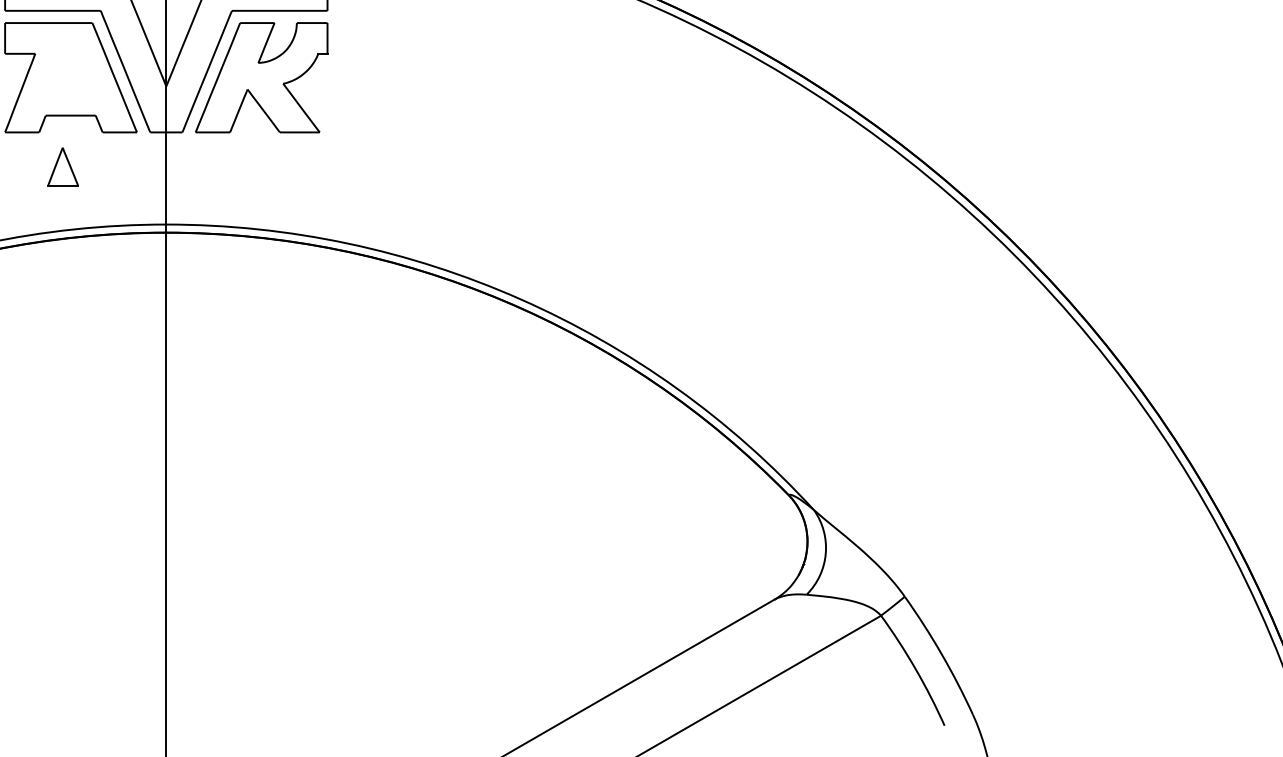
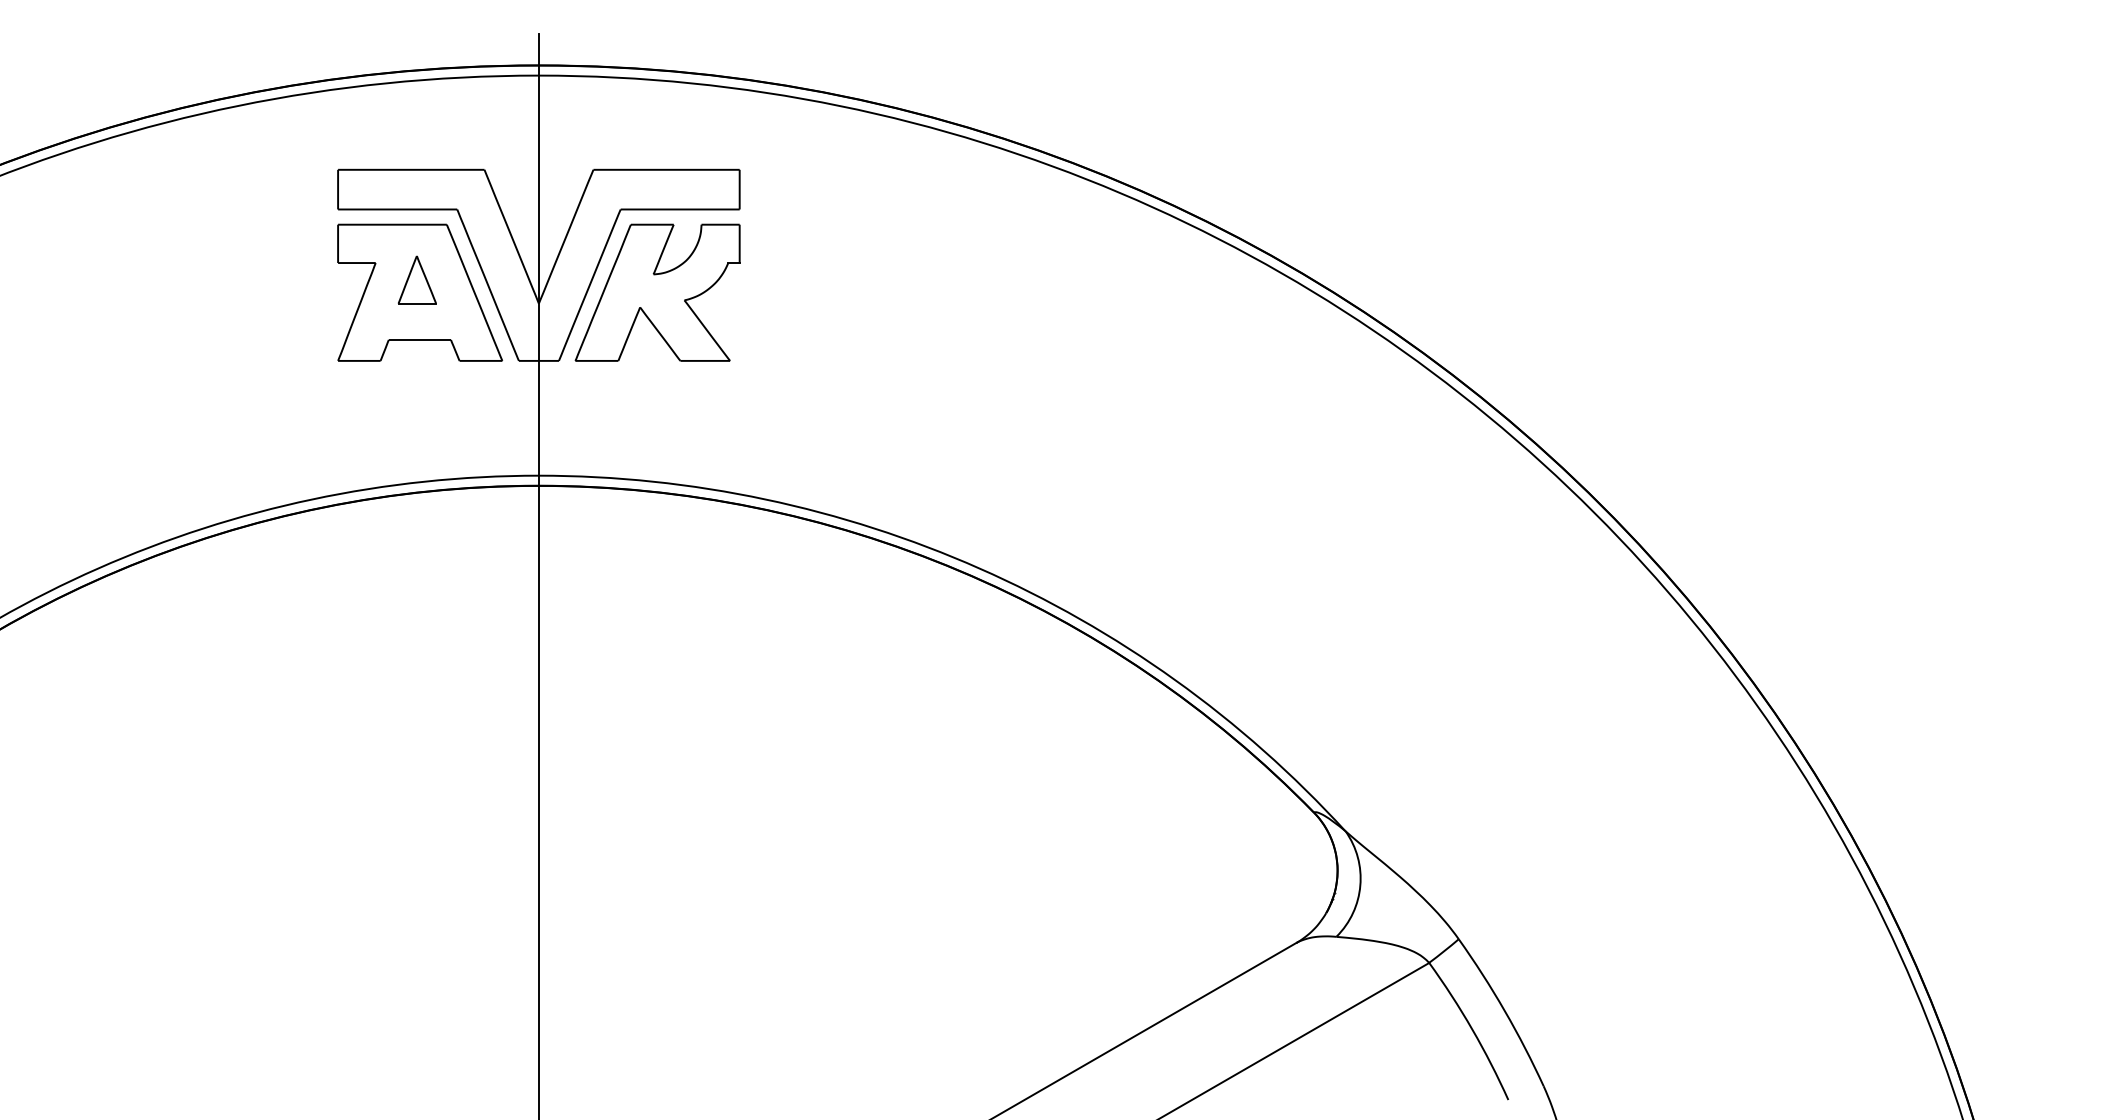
part: (62, 166) -> (416, 279), moved

